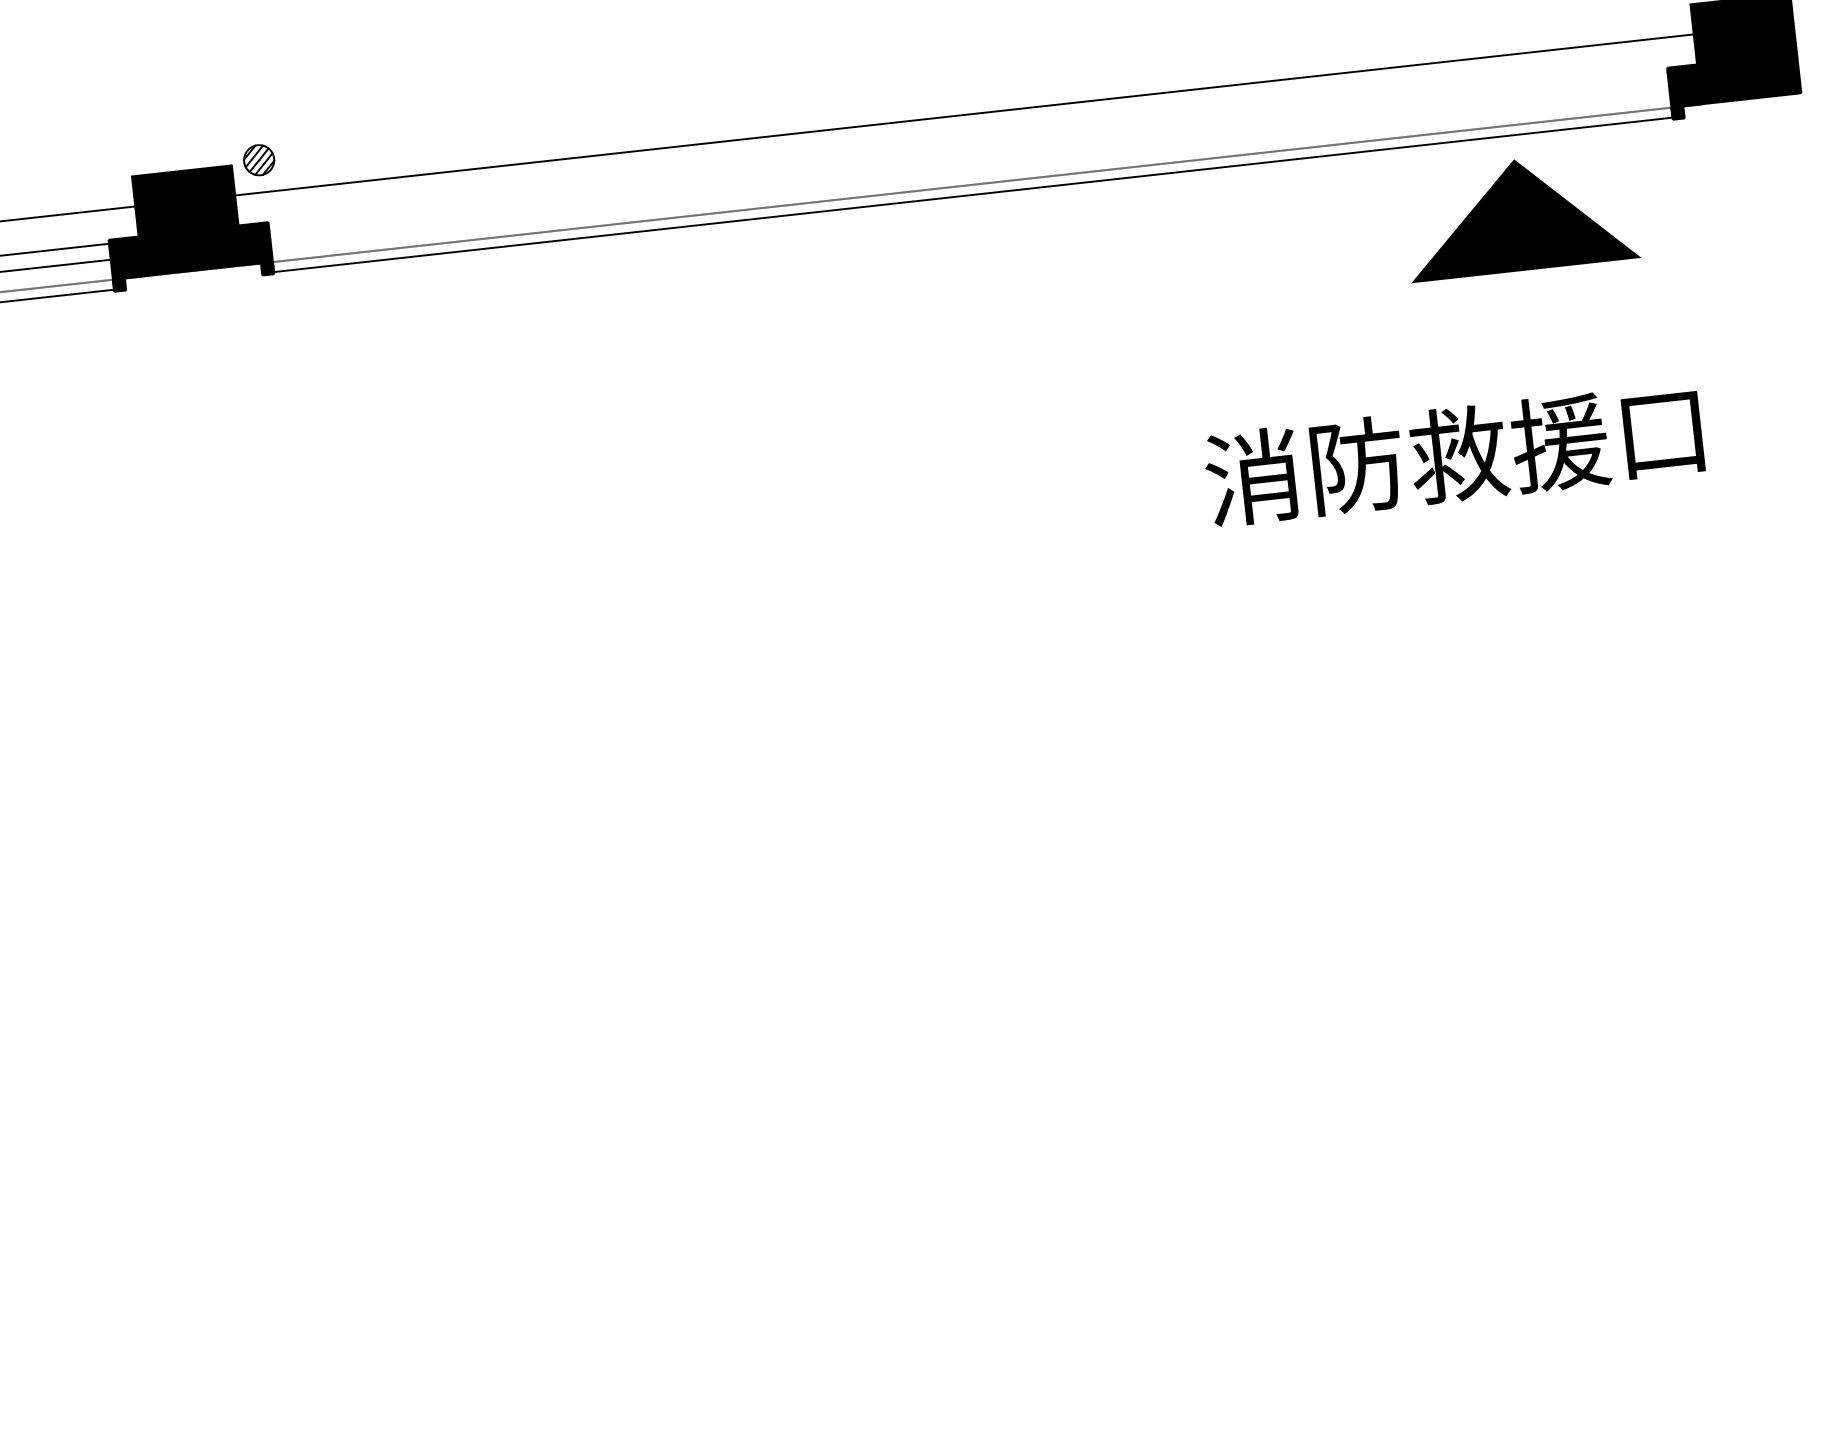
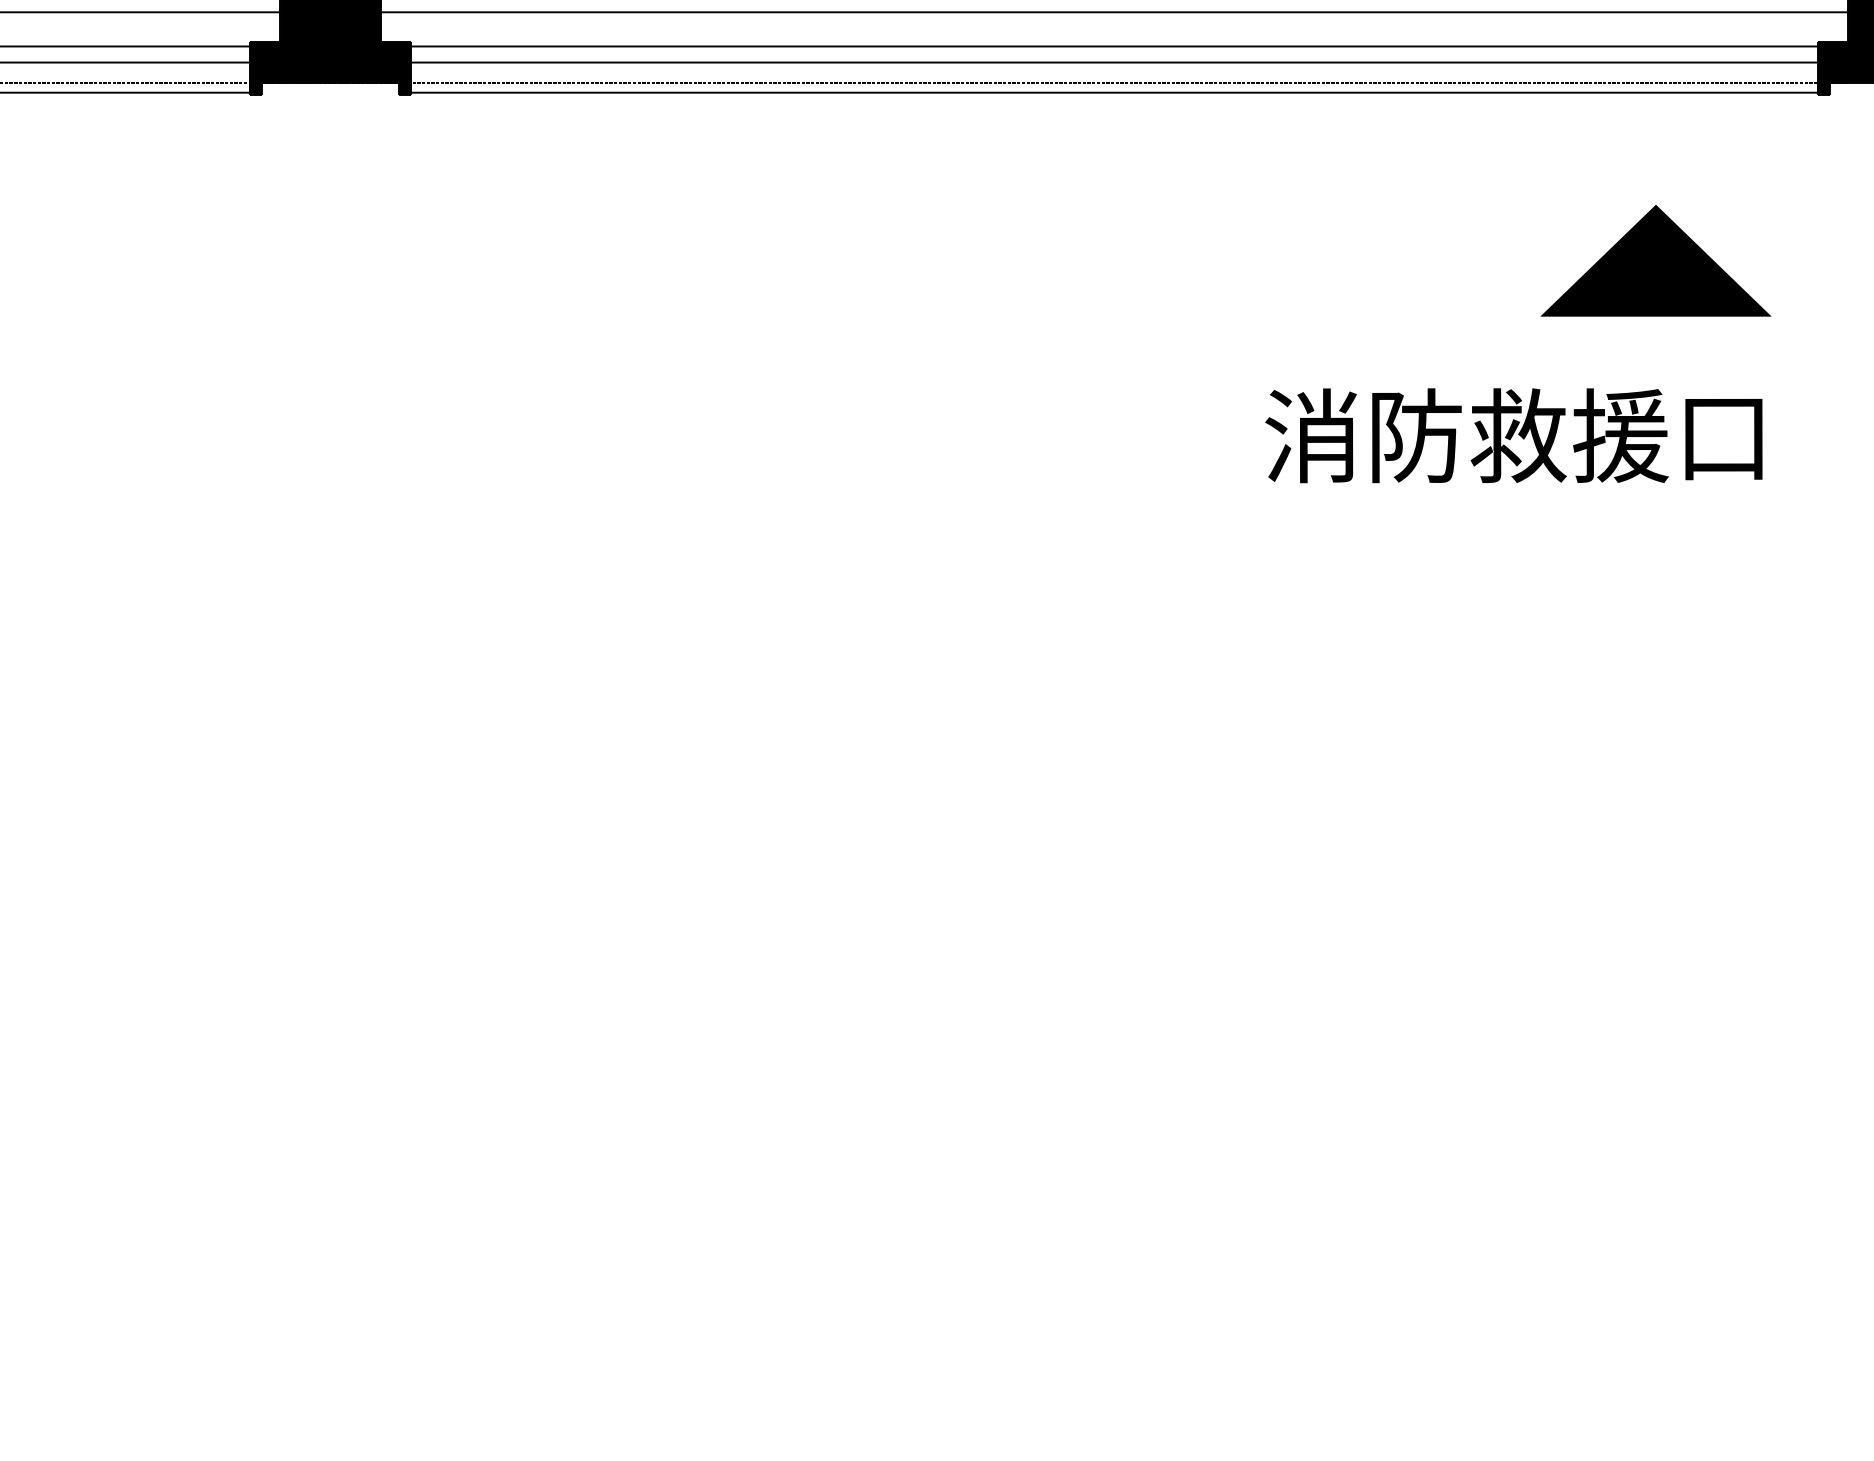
line: (968, 148) -> (1114, 46), added
line: (969, 164) -> (1114, 62), added
line: (1519, 214) -> (1655, 260), moved
text: (1453, 454) -> (1513, 435), moved

